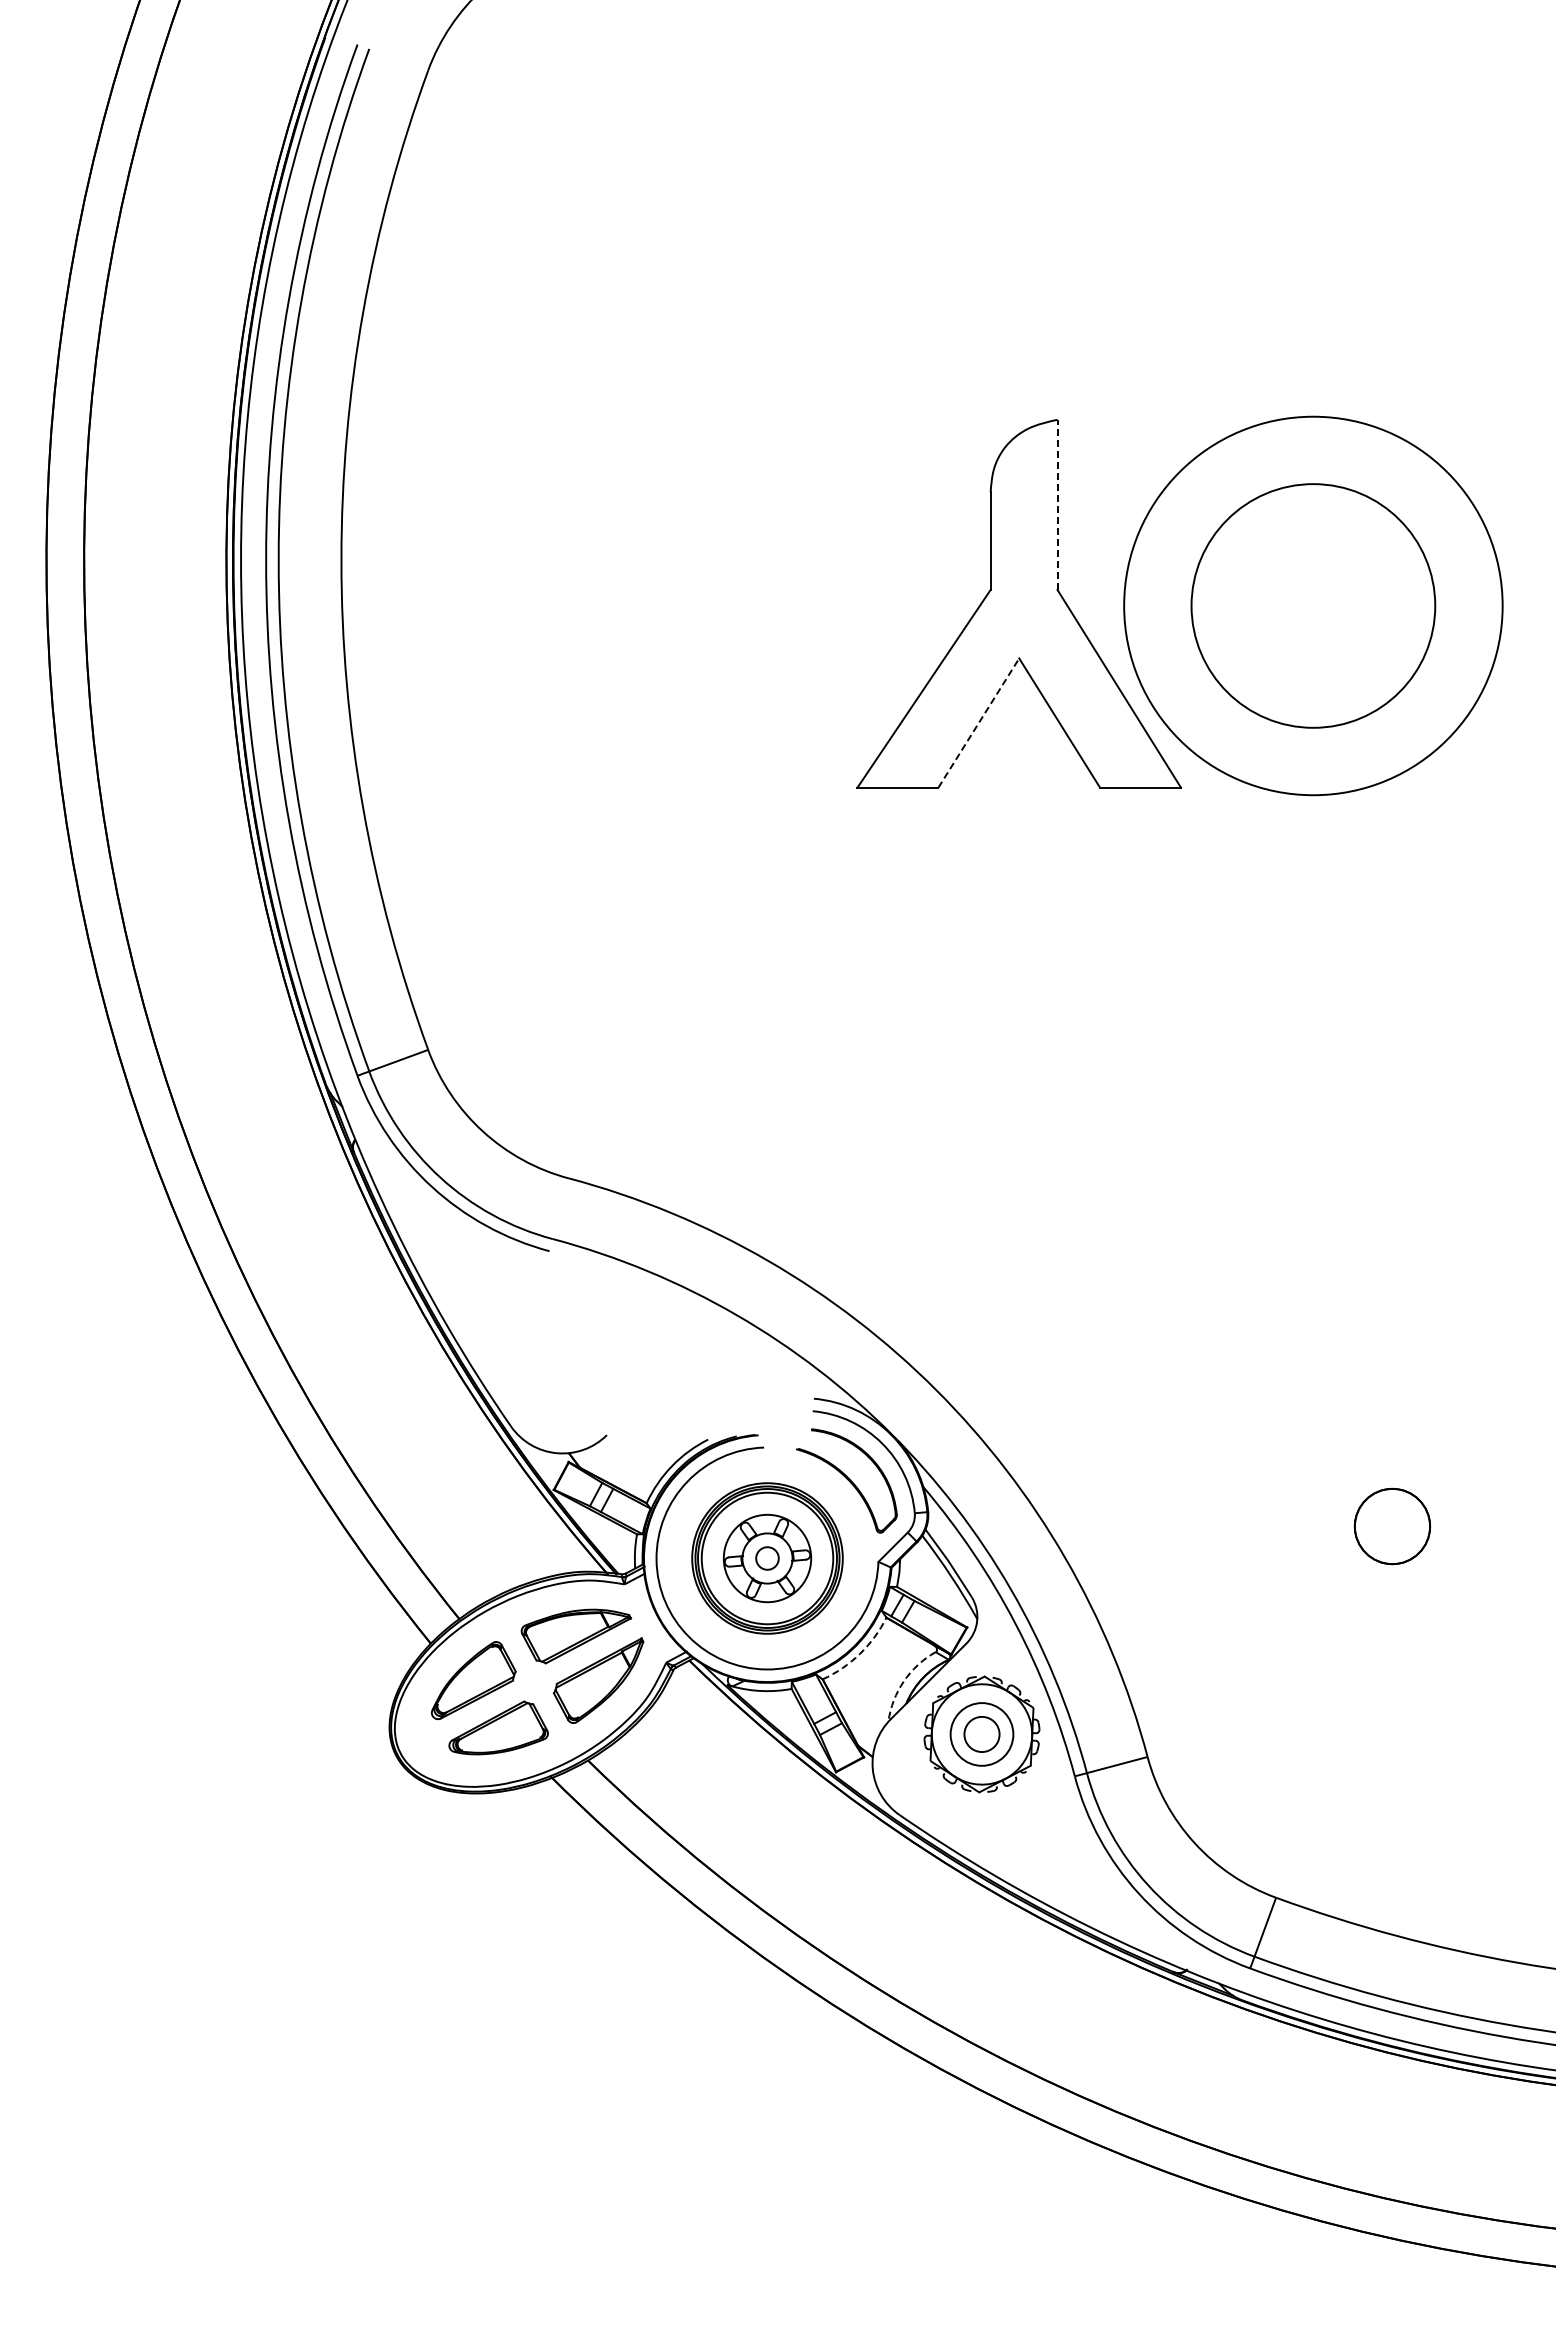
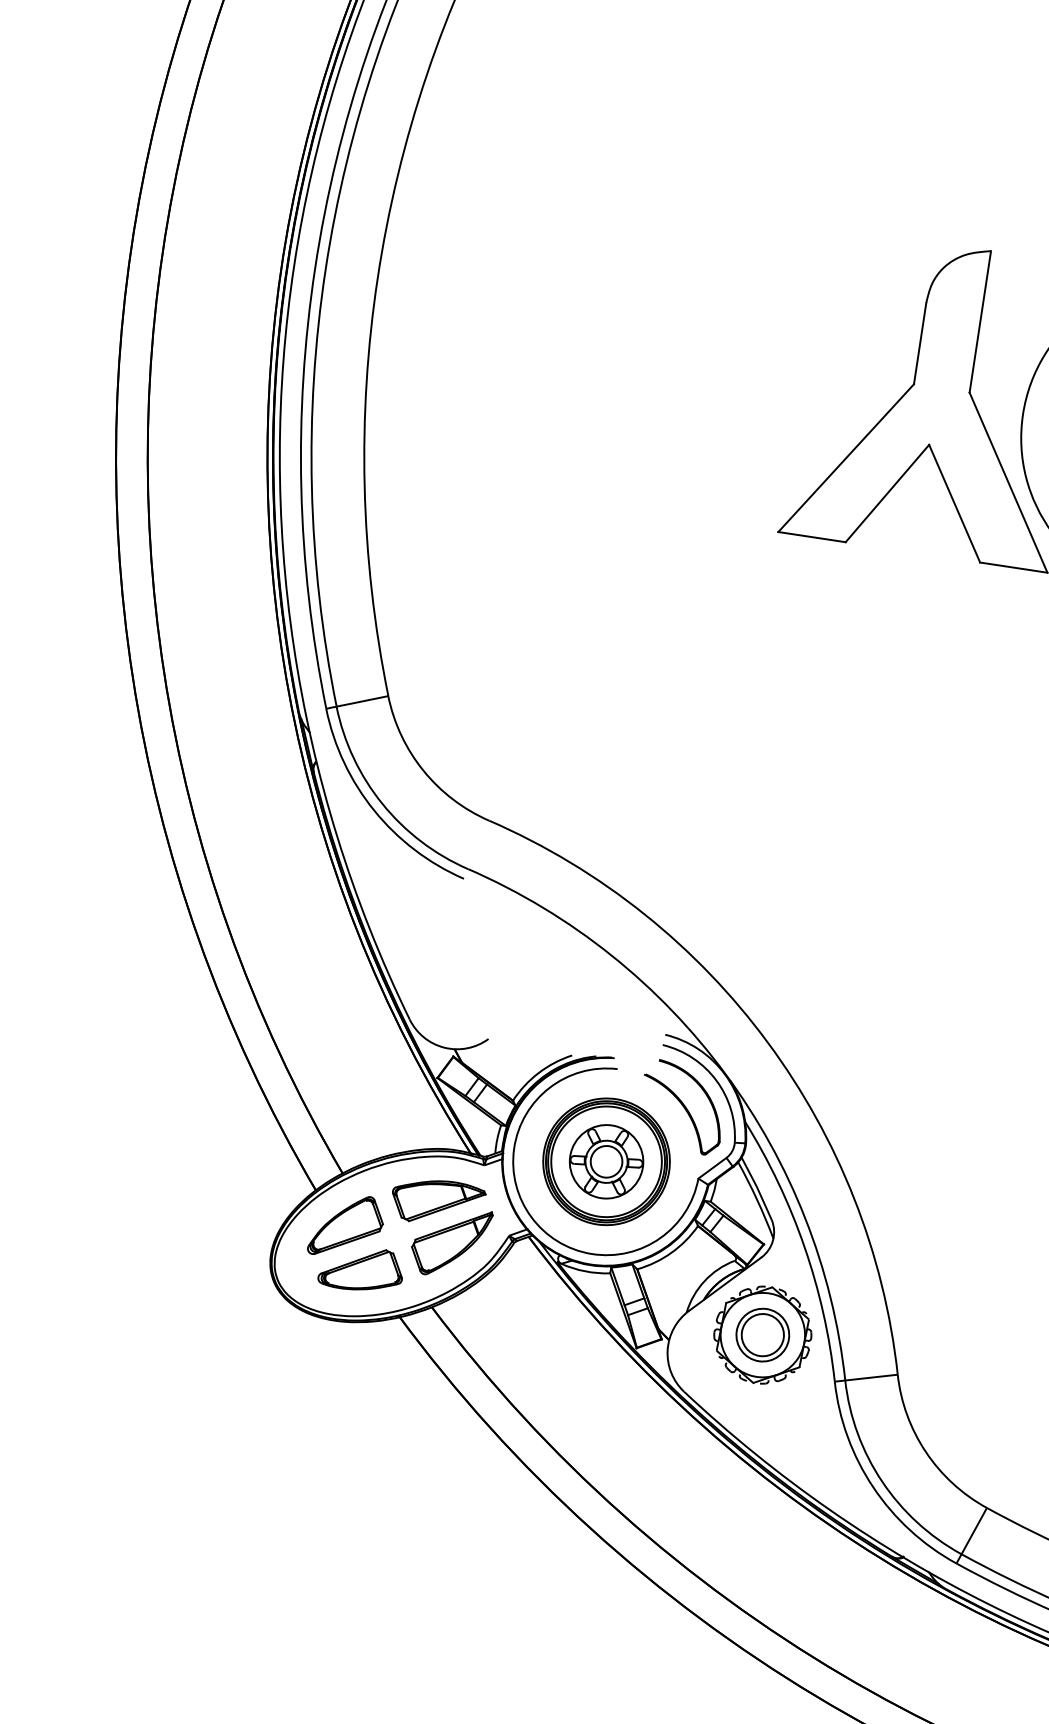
line: (1057, 504) -> (980, 321), dashed -> solid
line: (979, 722) -> (888, 493), dashed -> solid
circle: (767, 1558) -> (606, 1161), size x1.67
arc: (859, 1654) -> (671, 1253), dashed -> solid
arc: (903, 1681) -> (704, 1281), dashed -> solid
circle: (981, 1734) -> (762, 1335), size x1.43

